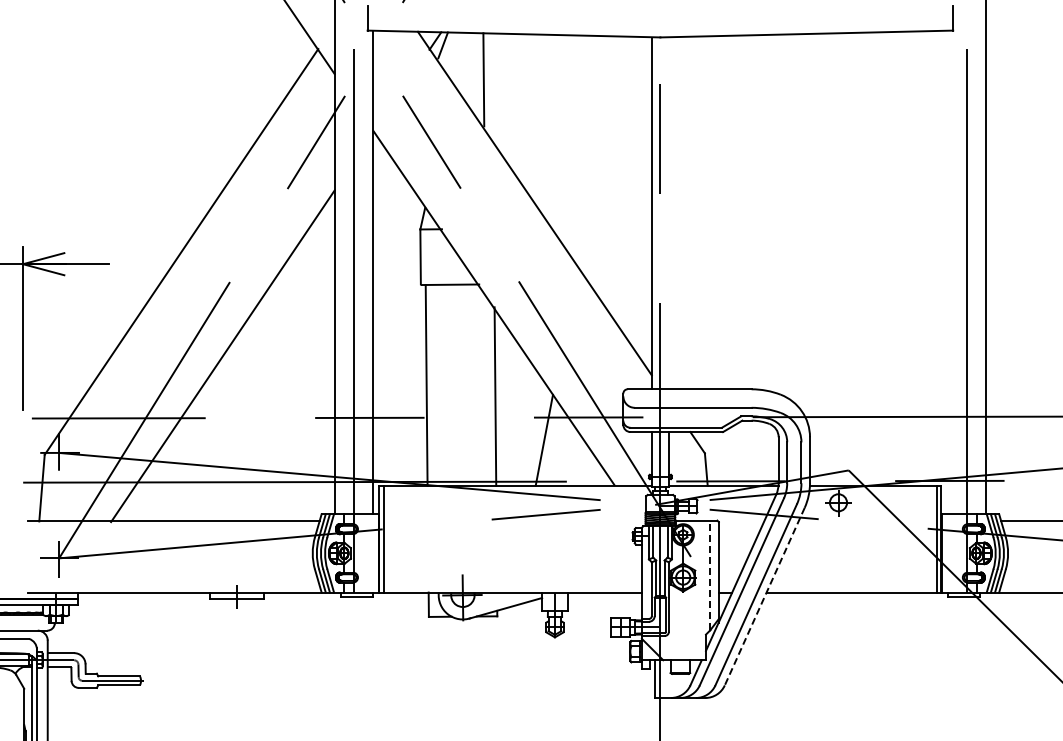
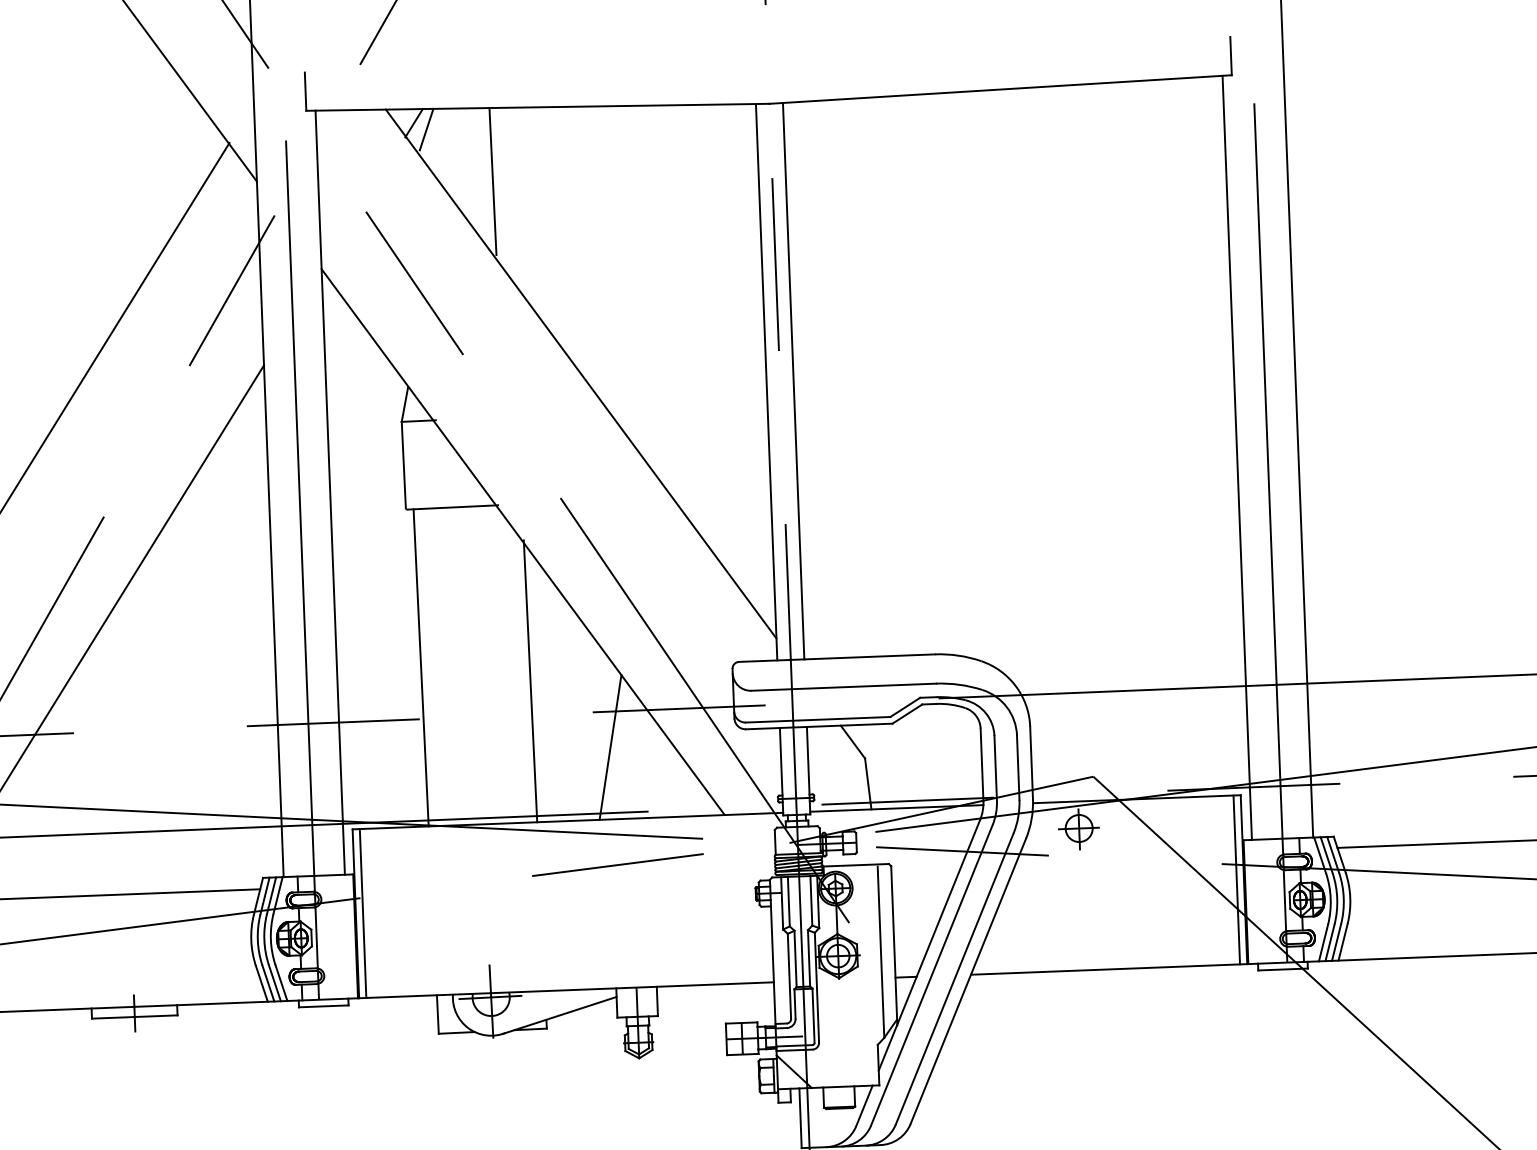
line: (668, 213) -> (792, 381), added
line: (947, 272) -> (1237, 457), added
line: (710, 575) -> (881, 951), dashed -> solid
line: (764, 597) -> (967, 982), dashed -> solid

